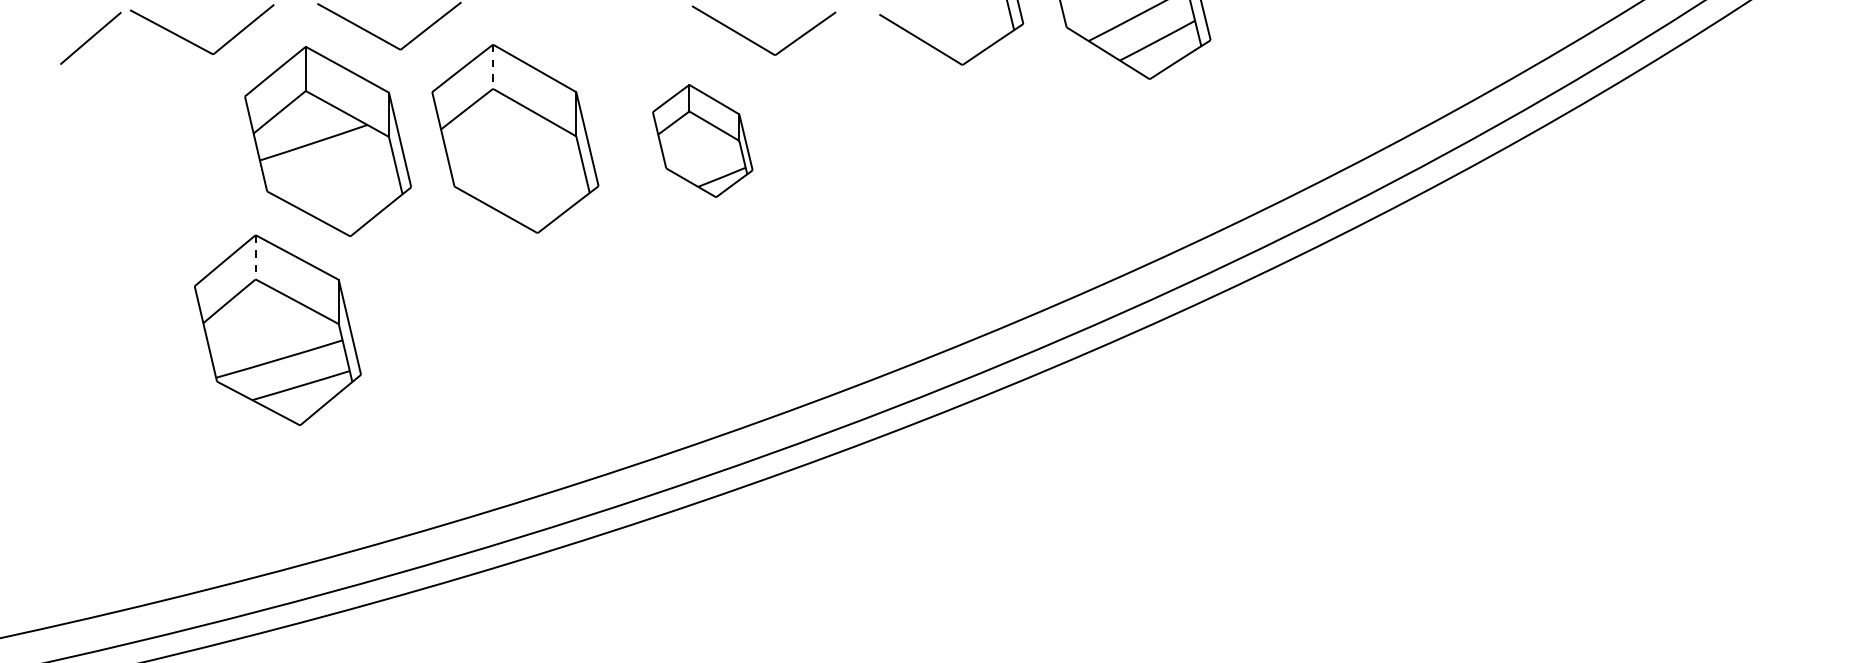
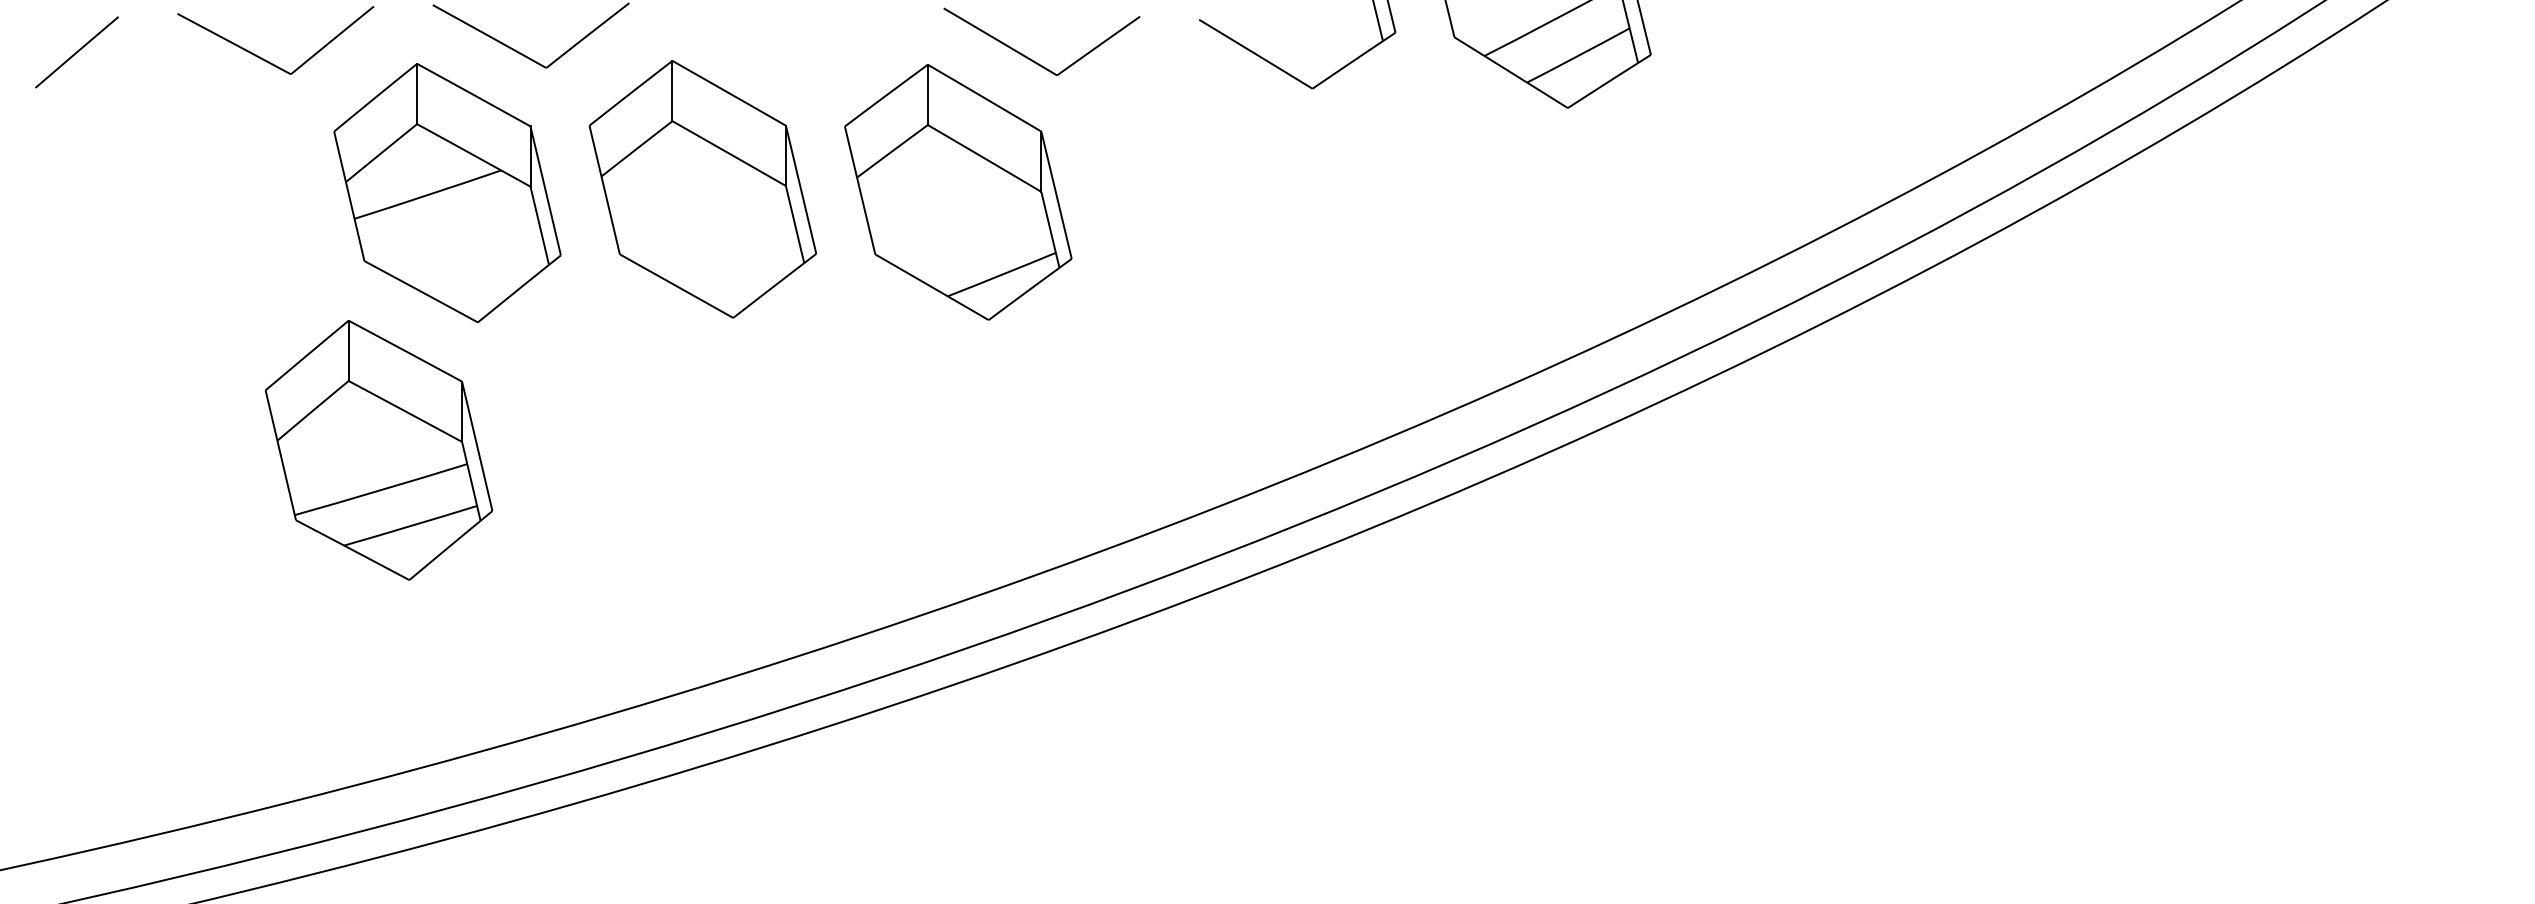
line: (90, 38) -> (76, 52), moved
line: (493, 67) -> (672, 91), dashed -> solid
part: (702, 141) -> (958, 192), size x1.67
line: (255, 257) -> (348, 351), dashed -> solid

